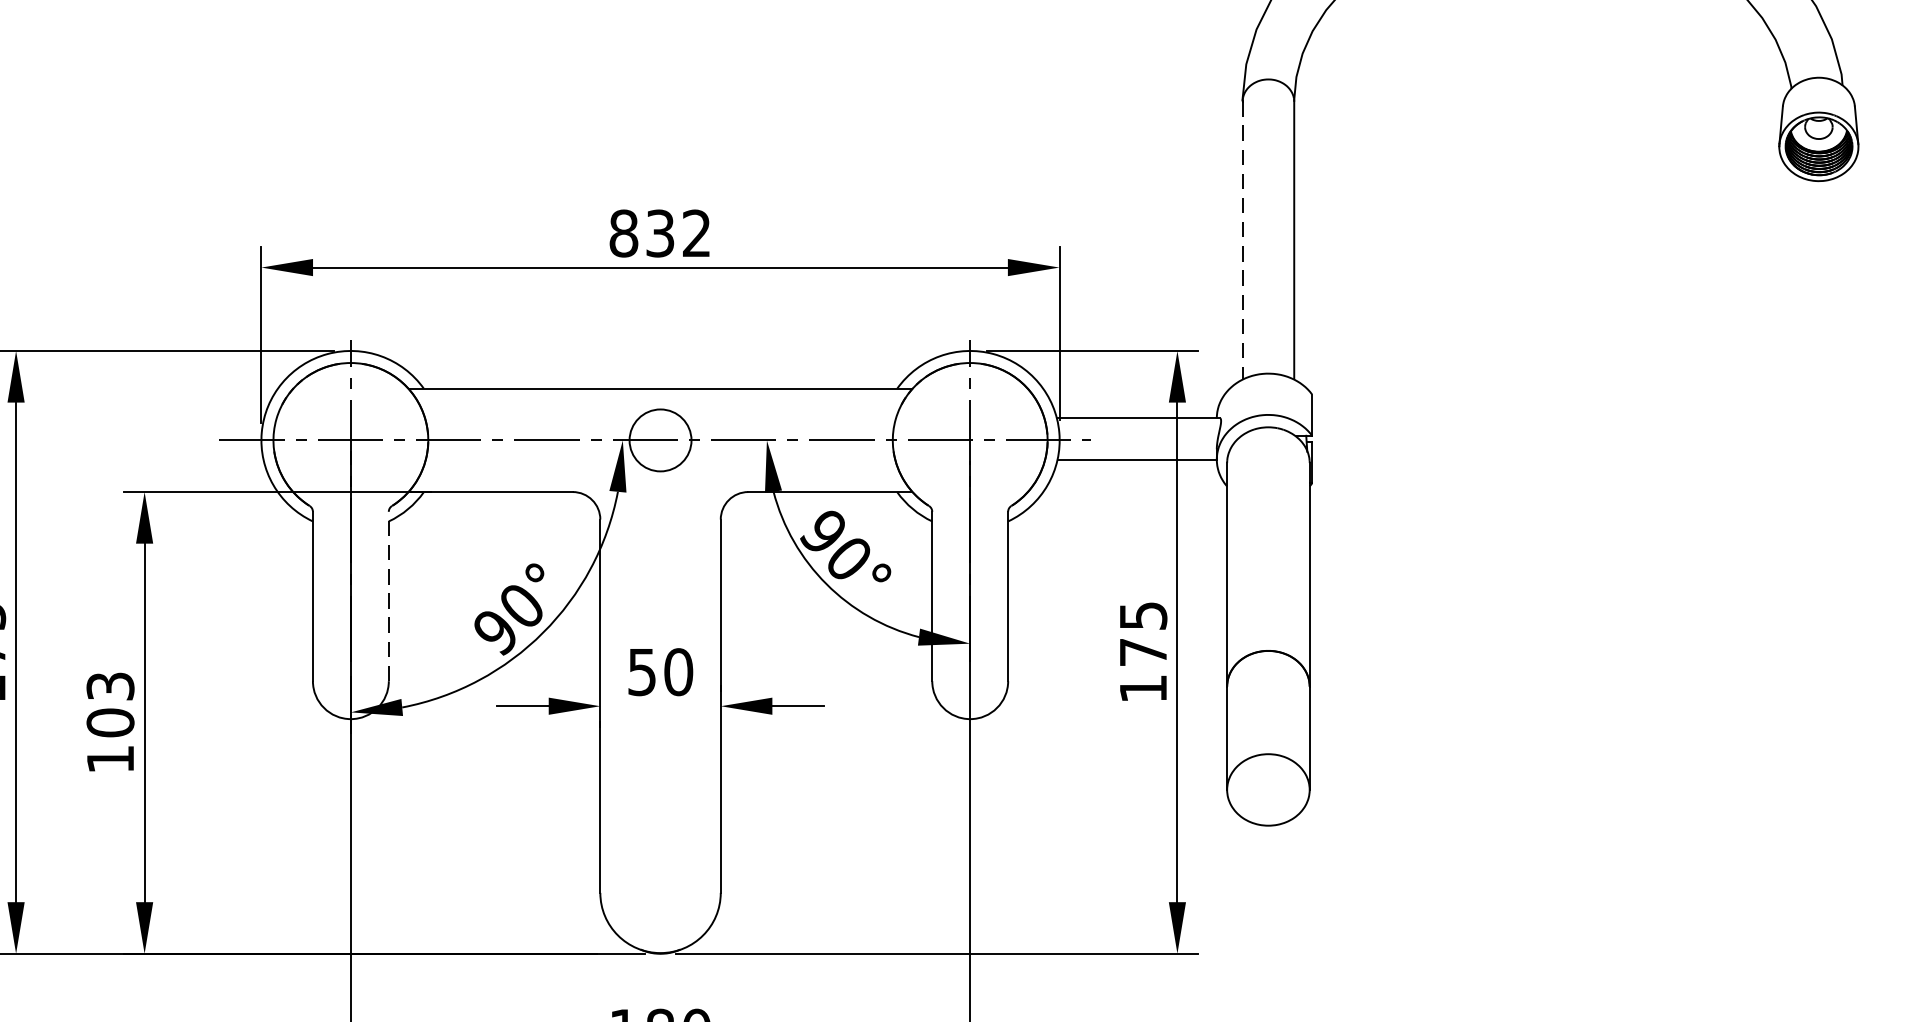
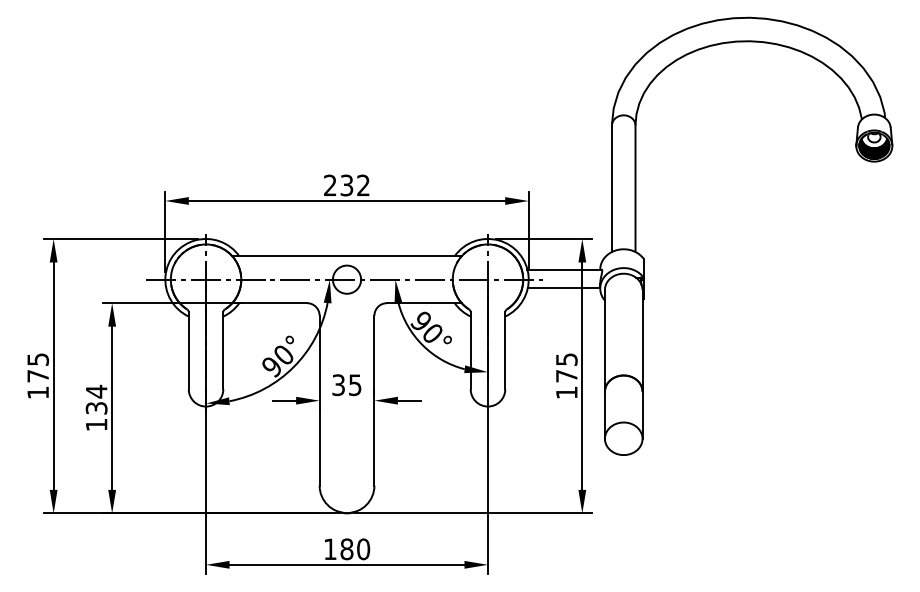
text: (624, 233) -> (330, 185), 832 -> 232
line: (1243, 242) -> (612, 189), dashed -> solid
line: (389, 595) -> (223, 350), dashed -> solid
text: (661, 672) -> (347, 385), 50 -> 35
text: (110, 703) -> (96, 399), 103 -> 134

